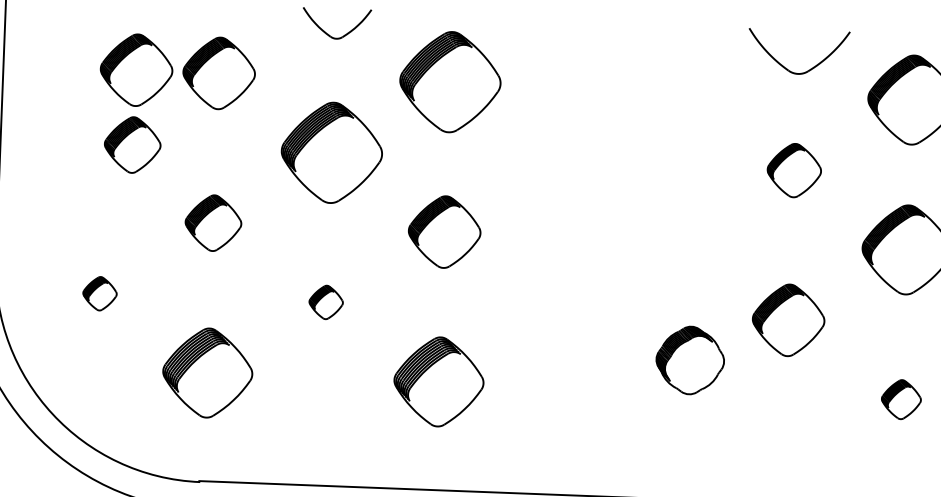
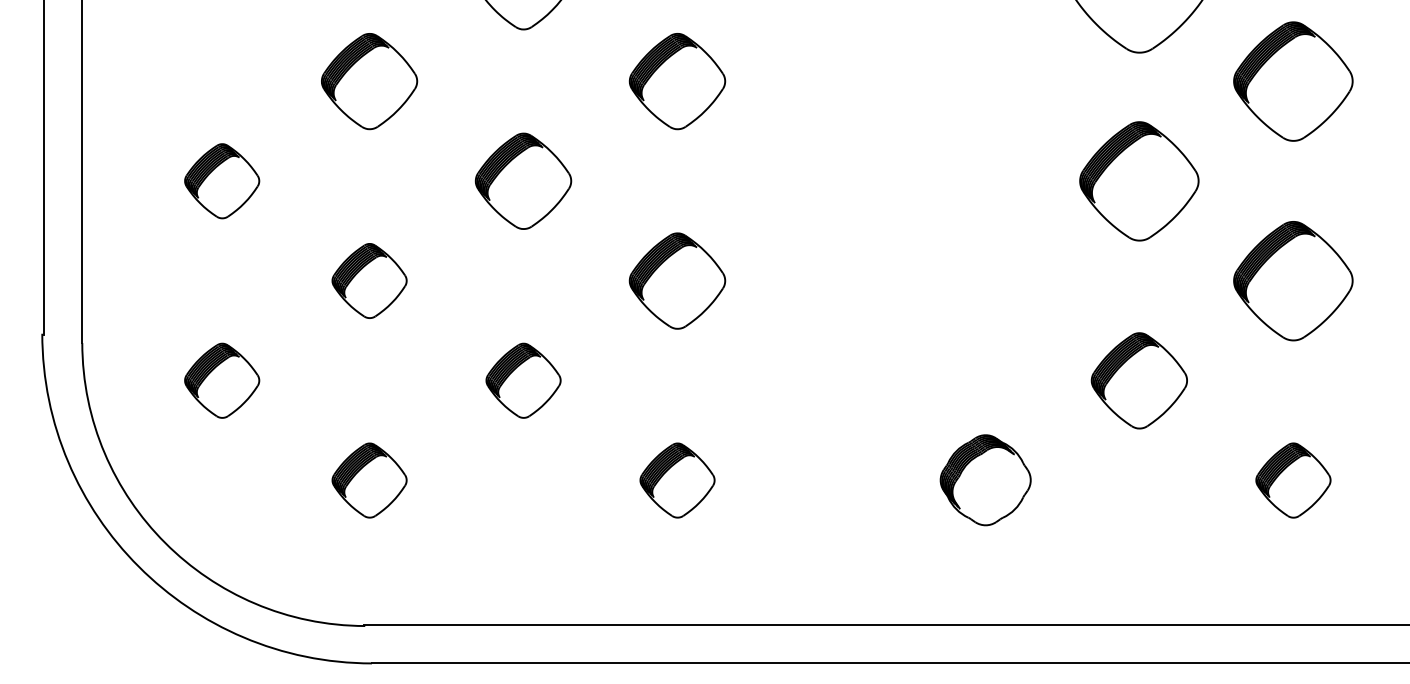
part: (136, 70) -> (259, 81), removed
part: (450, 82) -> (677, 81), size x0.71
part: (132, 145) -> (222, 181), moved
part: (331, 152) -> (523, 180), size x0.71
part: (794, 170) -> (1139, 181), size x1.67
part: (100, 293) -> (222, 380), size x1.67
part: (326, 302) -> (523, 380), size x1.67
part: (690, 360) -> (985, 480), moved
part: (207, 372) -> (369, 480), size x0.62
part: (438, 381) -> (677, 480), size x0.62
part: (901, 399) -> (1293, 480), size x1.43

